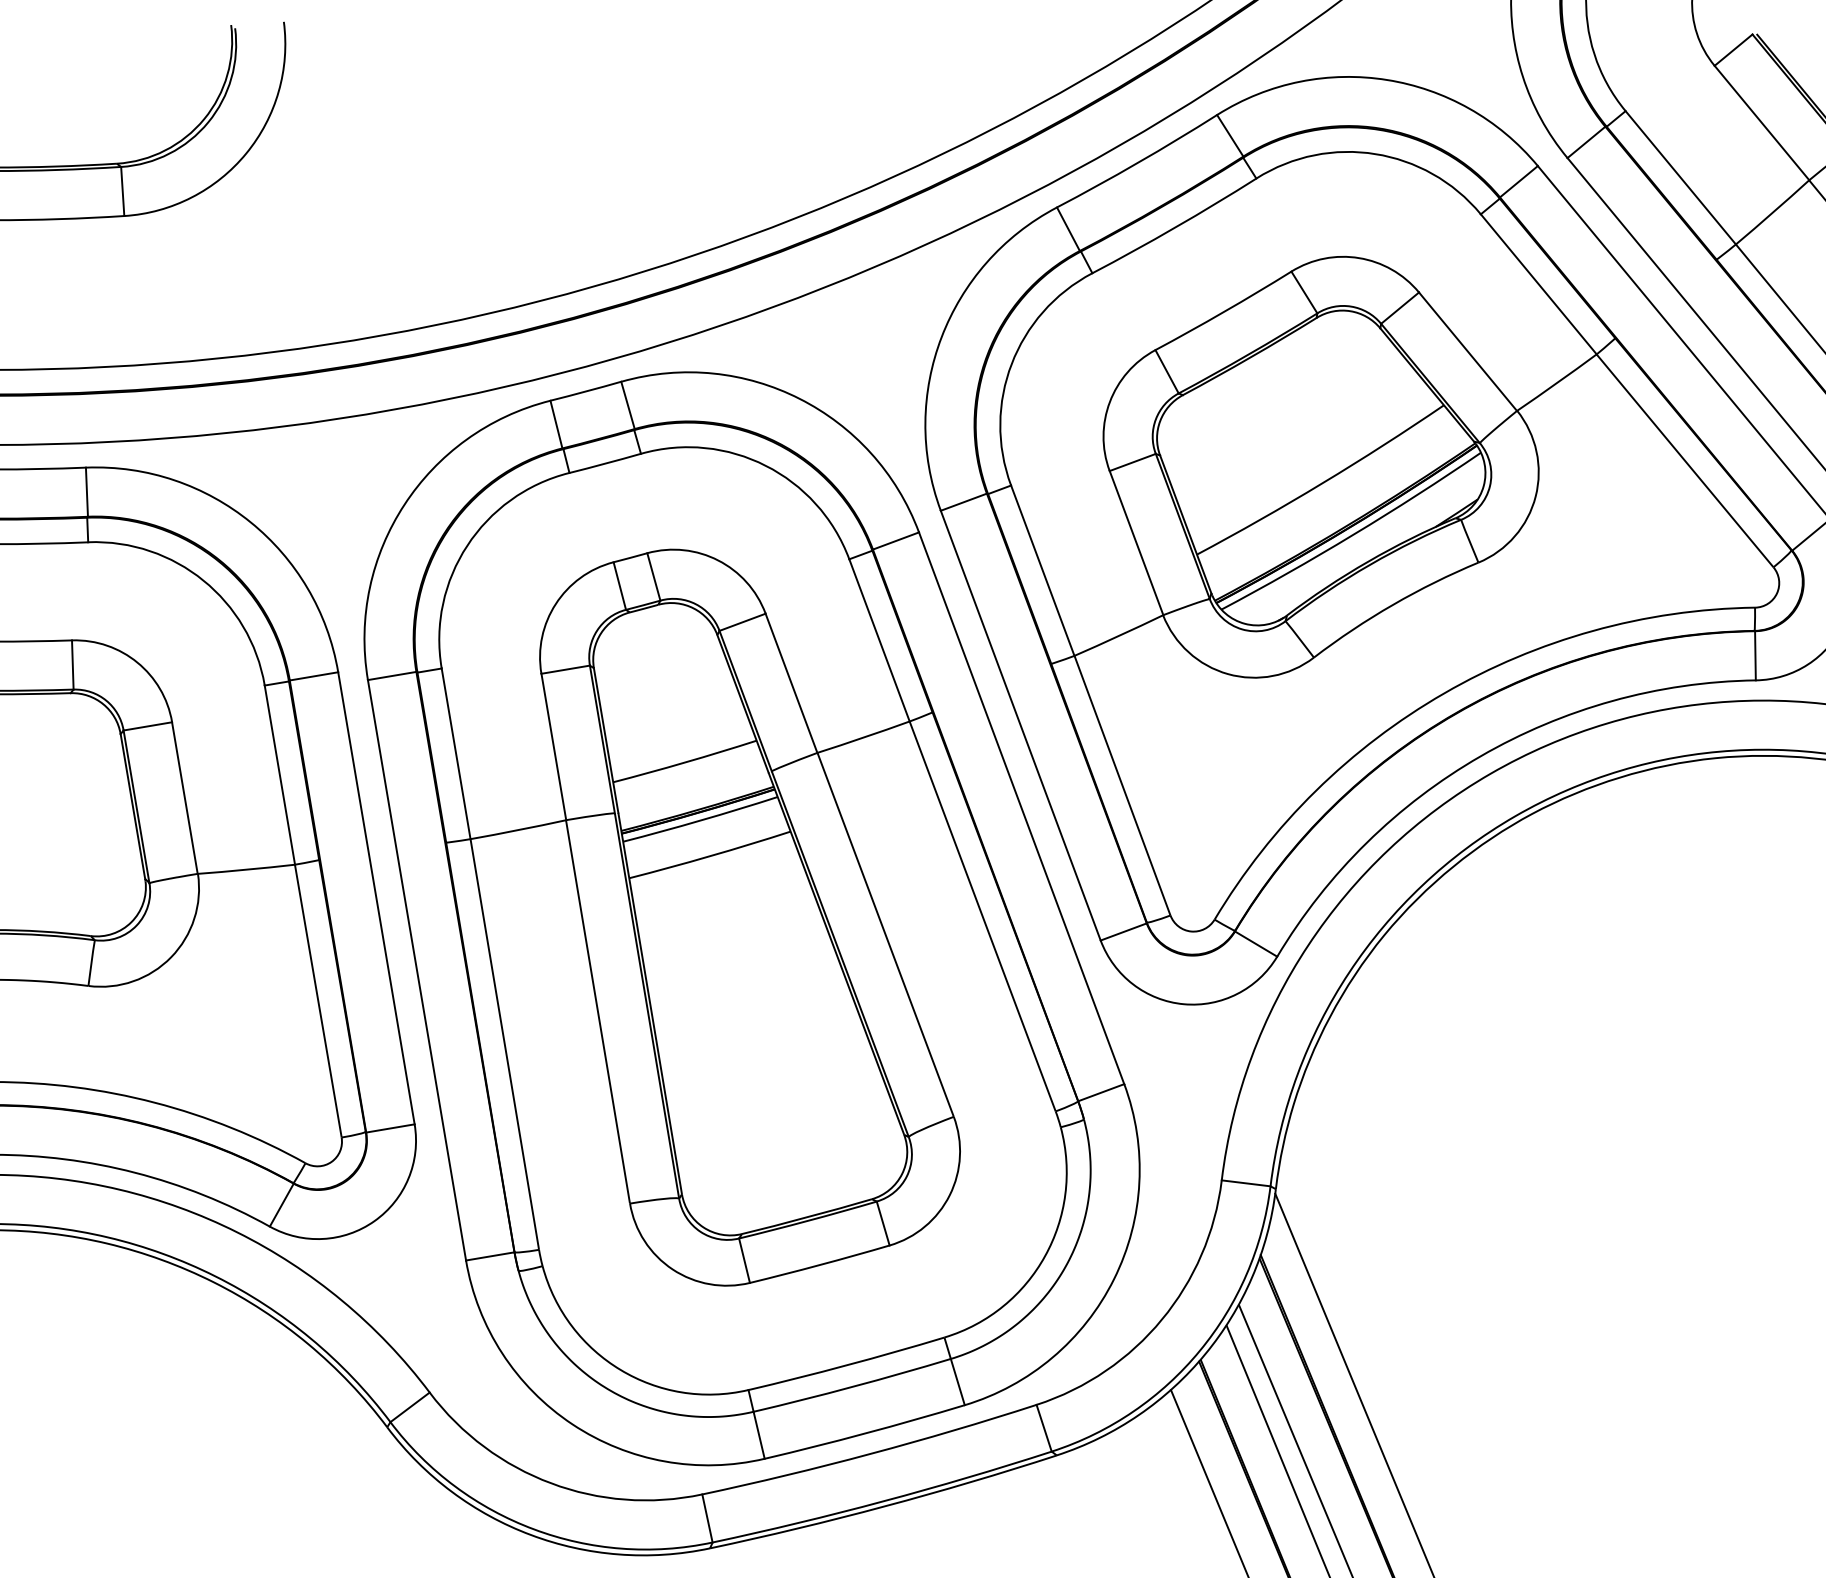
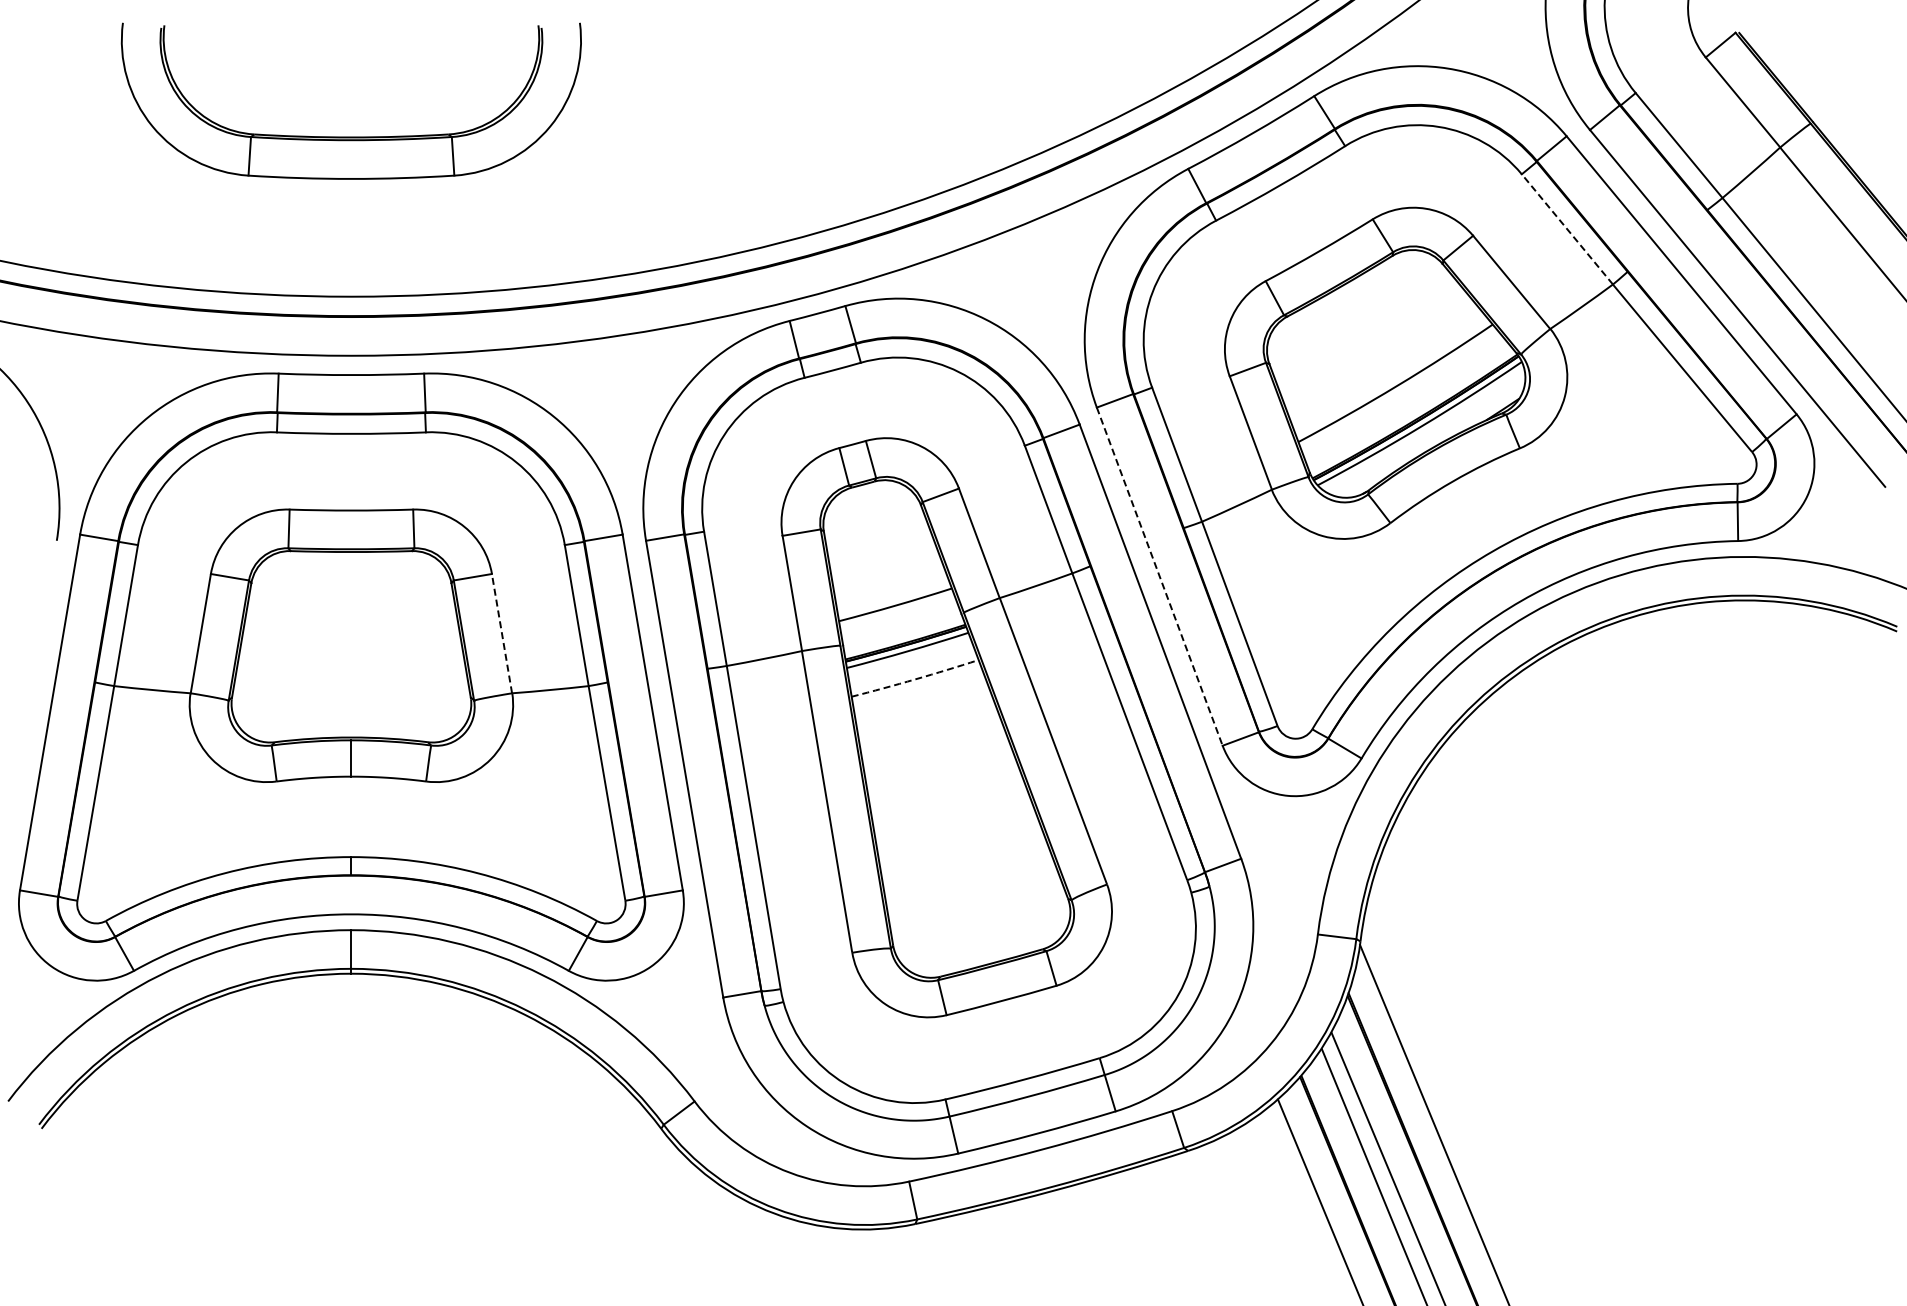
line: (1538, 284) -> (1567, 229), solid -> dashed
line: (1020, 726) -> (1159, 577), solid -> dashed
line: (184, 797) -> (501, 633), solid -> dashed
arc: (710, 856) -> (915, 679), solid -> dashed

